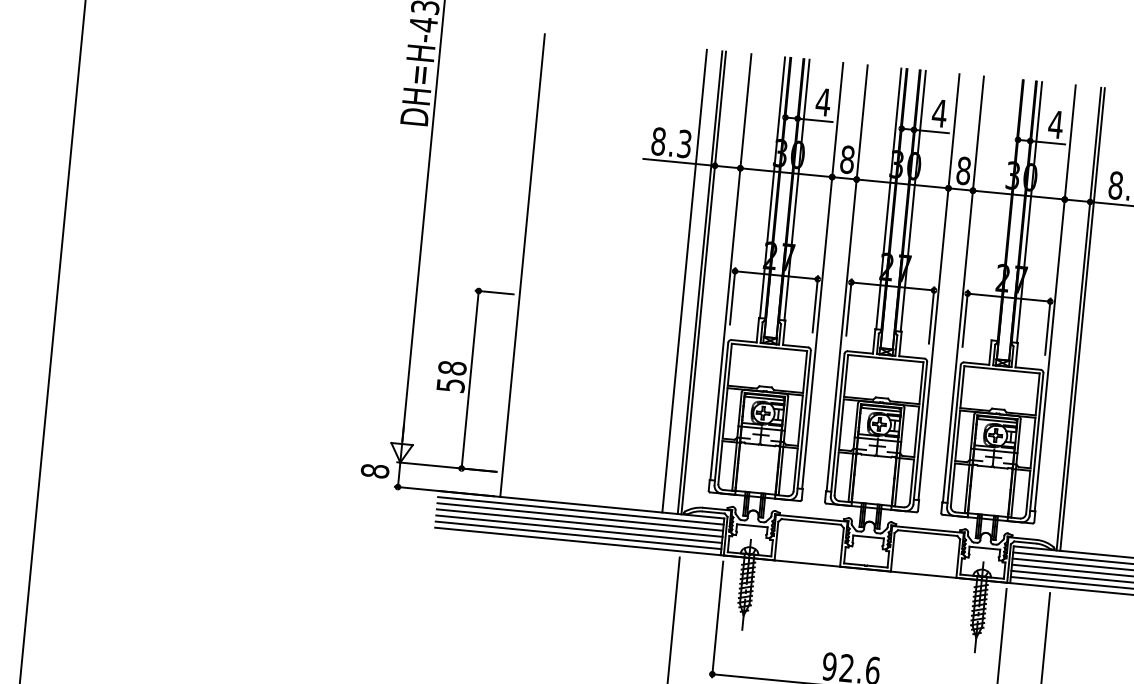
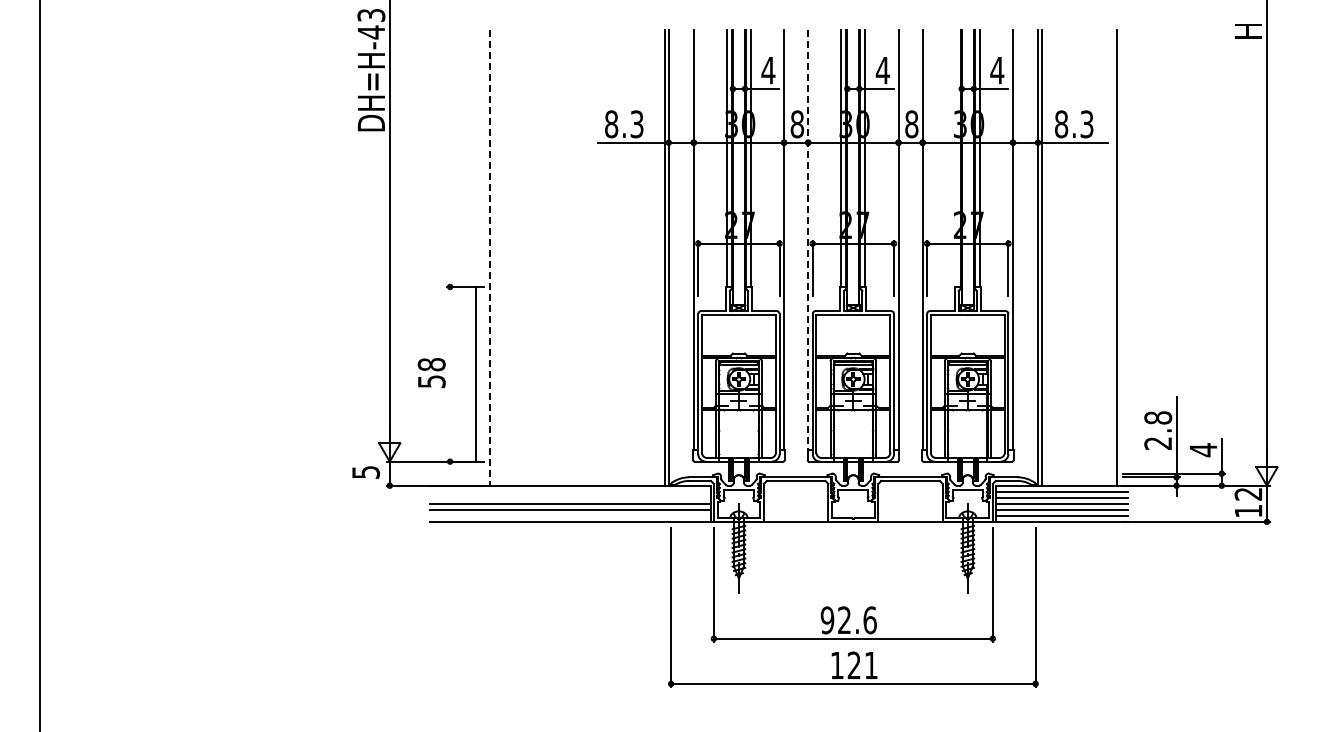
line: (522, 266) -> (490, 258), solid -> dashed
line: (847, 277) -> (808, 239), solid -> dashed
line: (684, 280) -> (649, 257), removed
line: (470, 378) -> (476, 373), moved
text: (374, 470) -> (365, 471), 8 -> 5
line: (580, 510) -> (569, 491), removed
line: (579, 516) -> (569, 497), removed
line: (577, 534) -> (569, 515), removed

